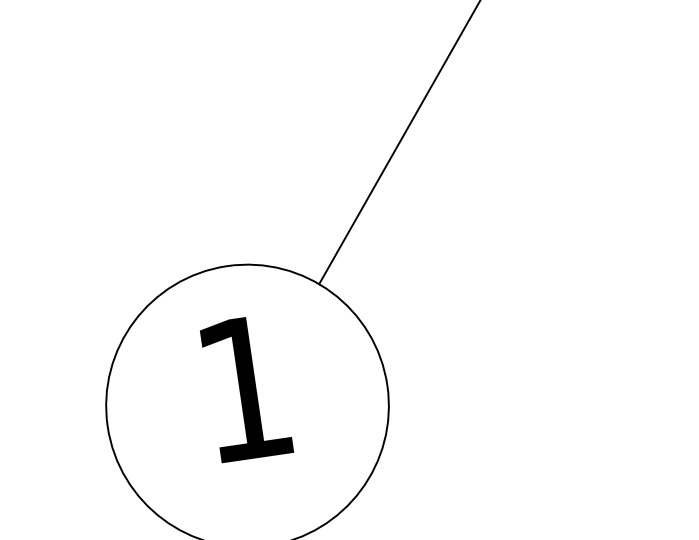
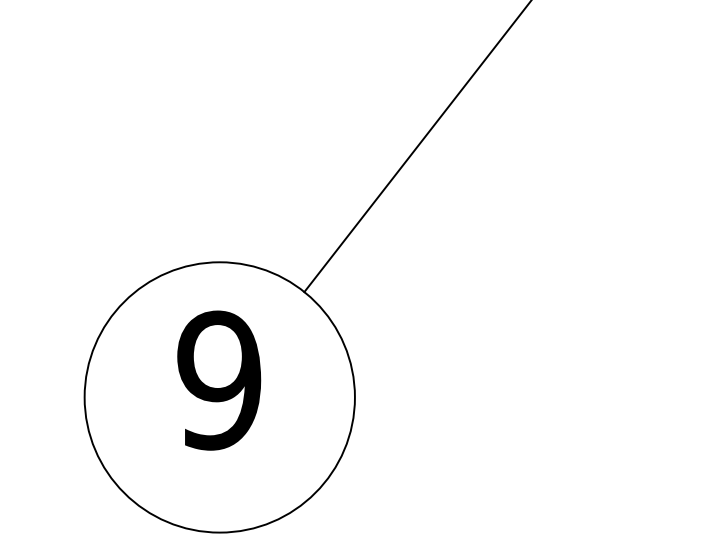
text: (244, 388) -> (219, 380), 1 -> 9

